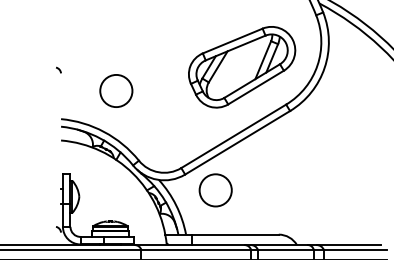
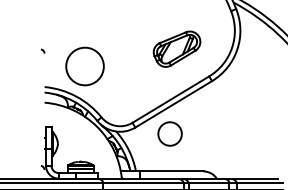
part: (242, 67) -> (177, 49), size x0.6
circle: (116, 90) -> (85, 66), size x1.6
circle: (215, 190) -> (169, 134), moved

